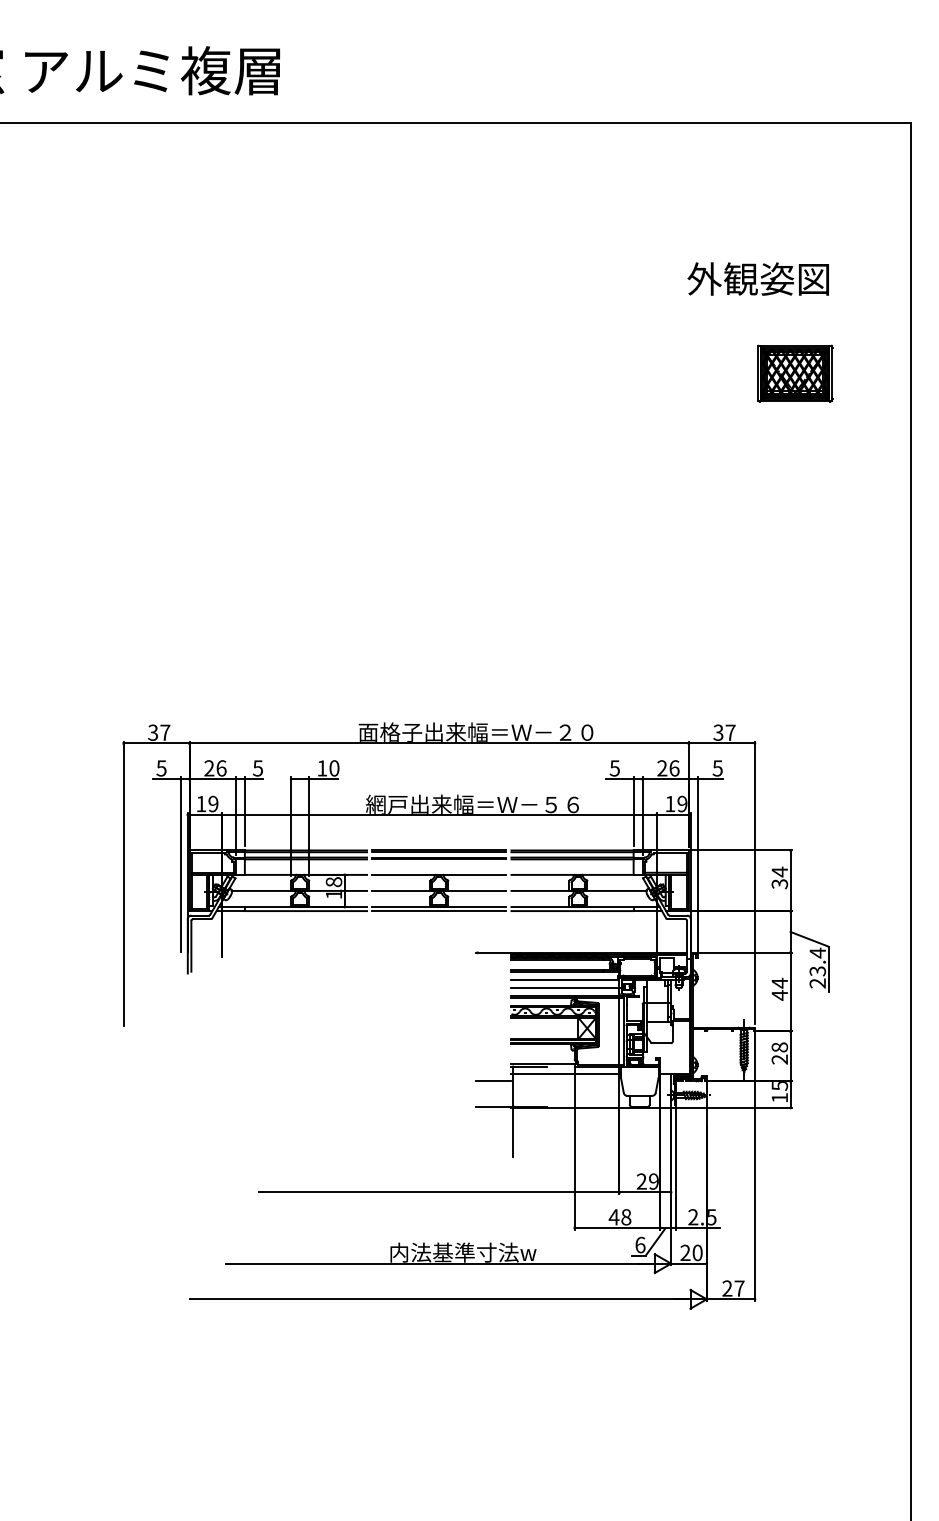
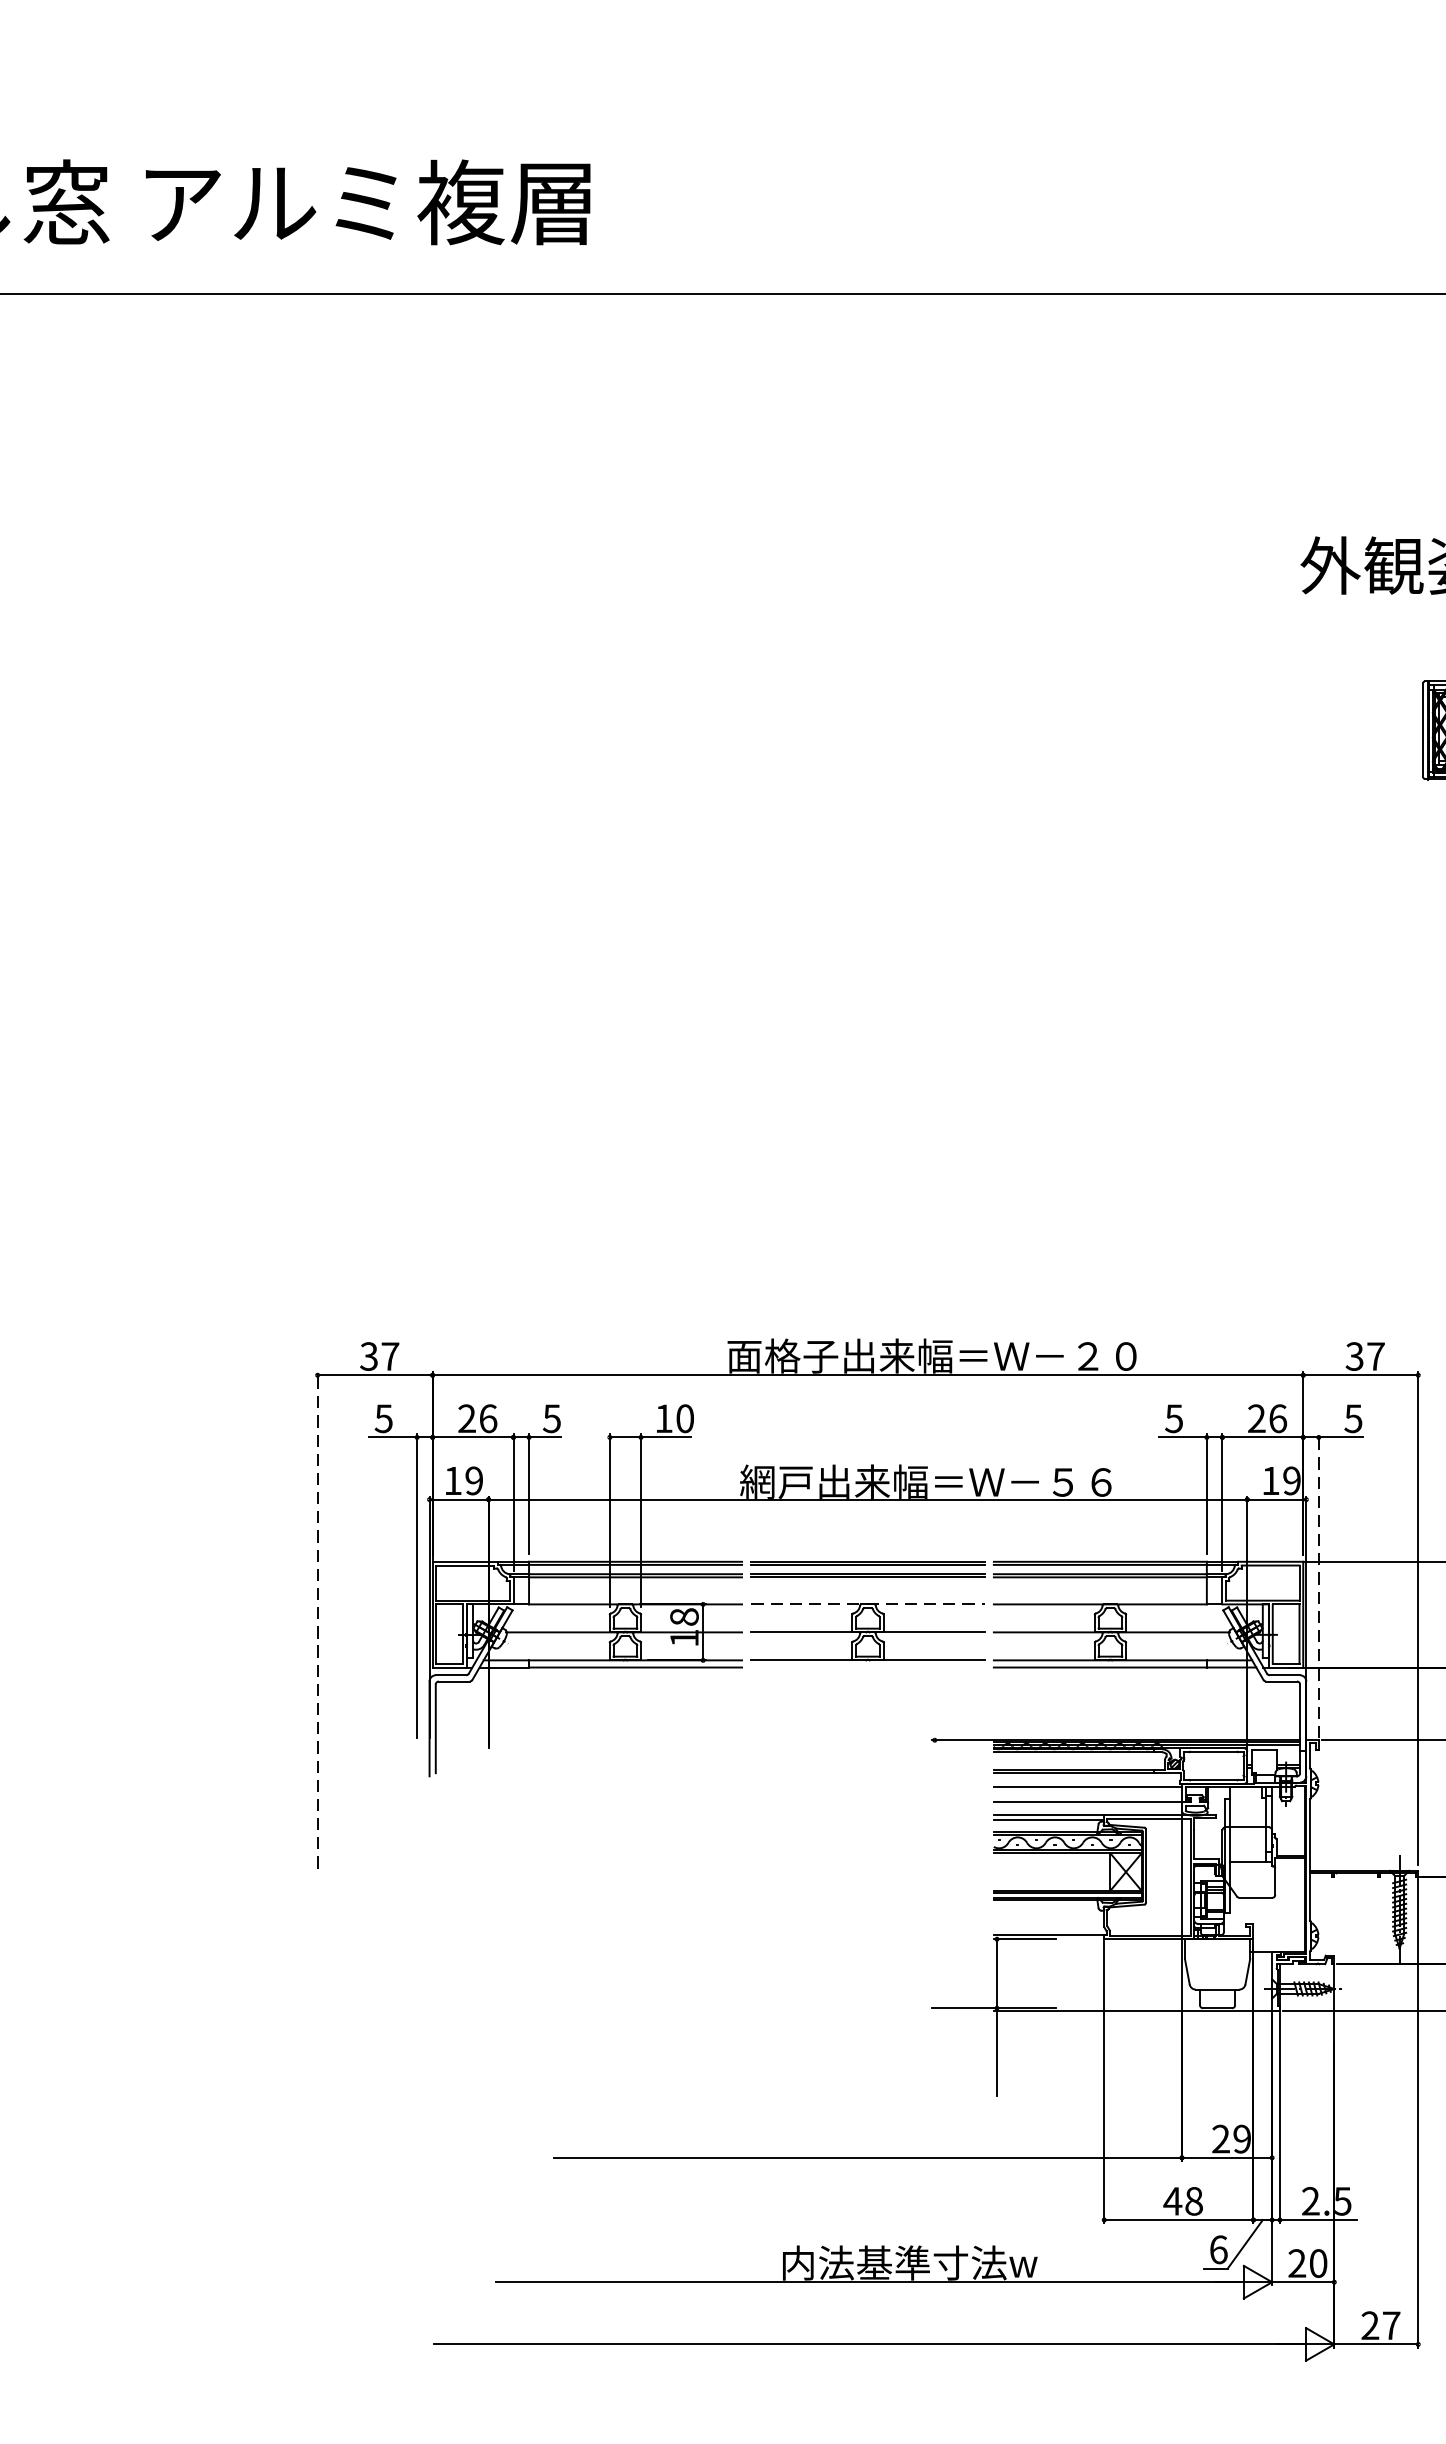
line: (697, 863) -> (1318, 1584), solid -> dashed
line: (439, 874) -> (868, 1603), solid -> dashed
line: (123, 883) -> (317, 1619), solid -> dashed
line: (439, 911) -> (868, 1668), removed
line: (566, 1074) -> (1089, 1952), removed
line: (493, 1081) -> (962, 1964), removed

